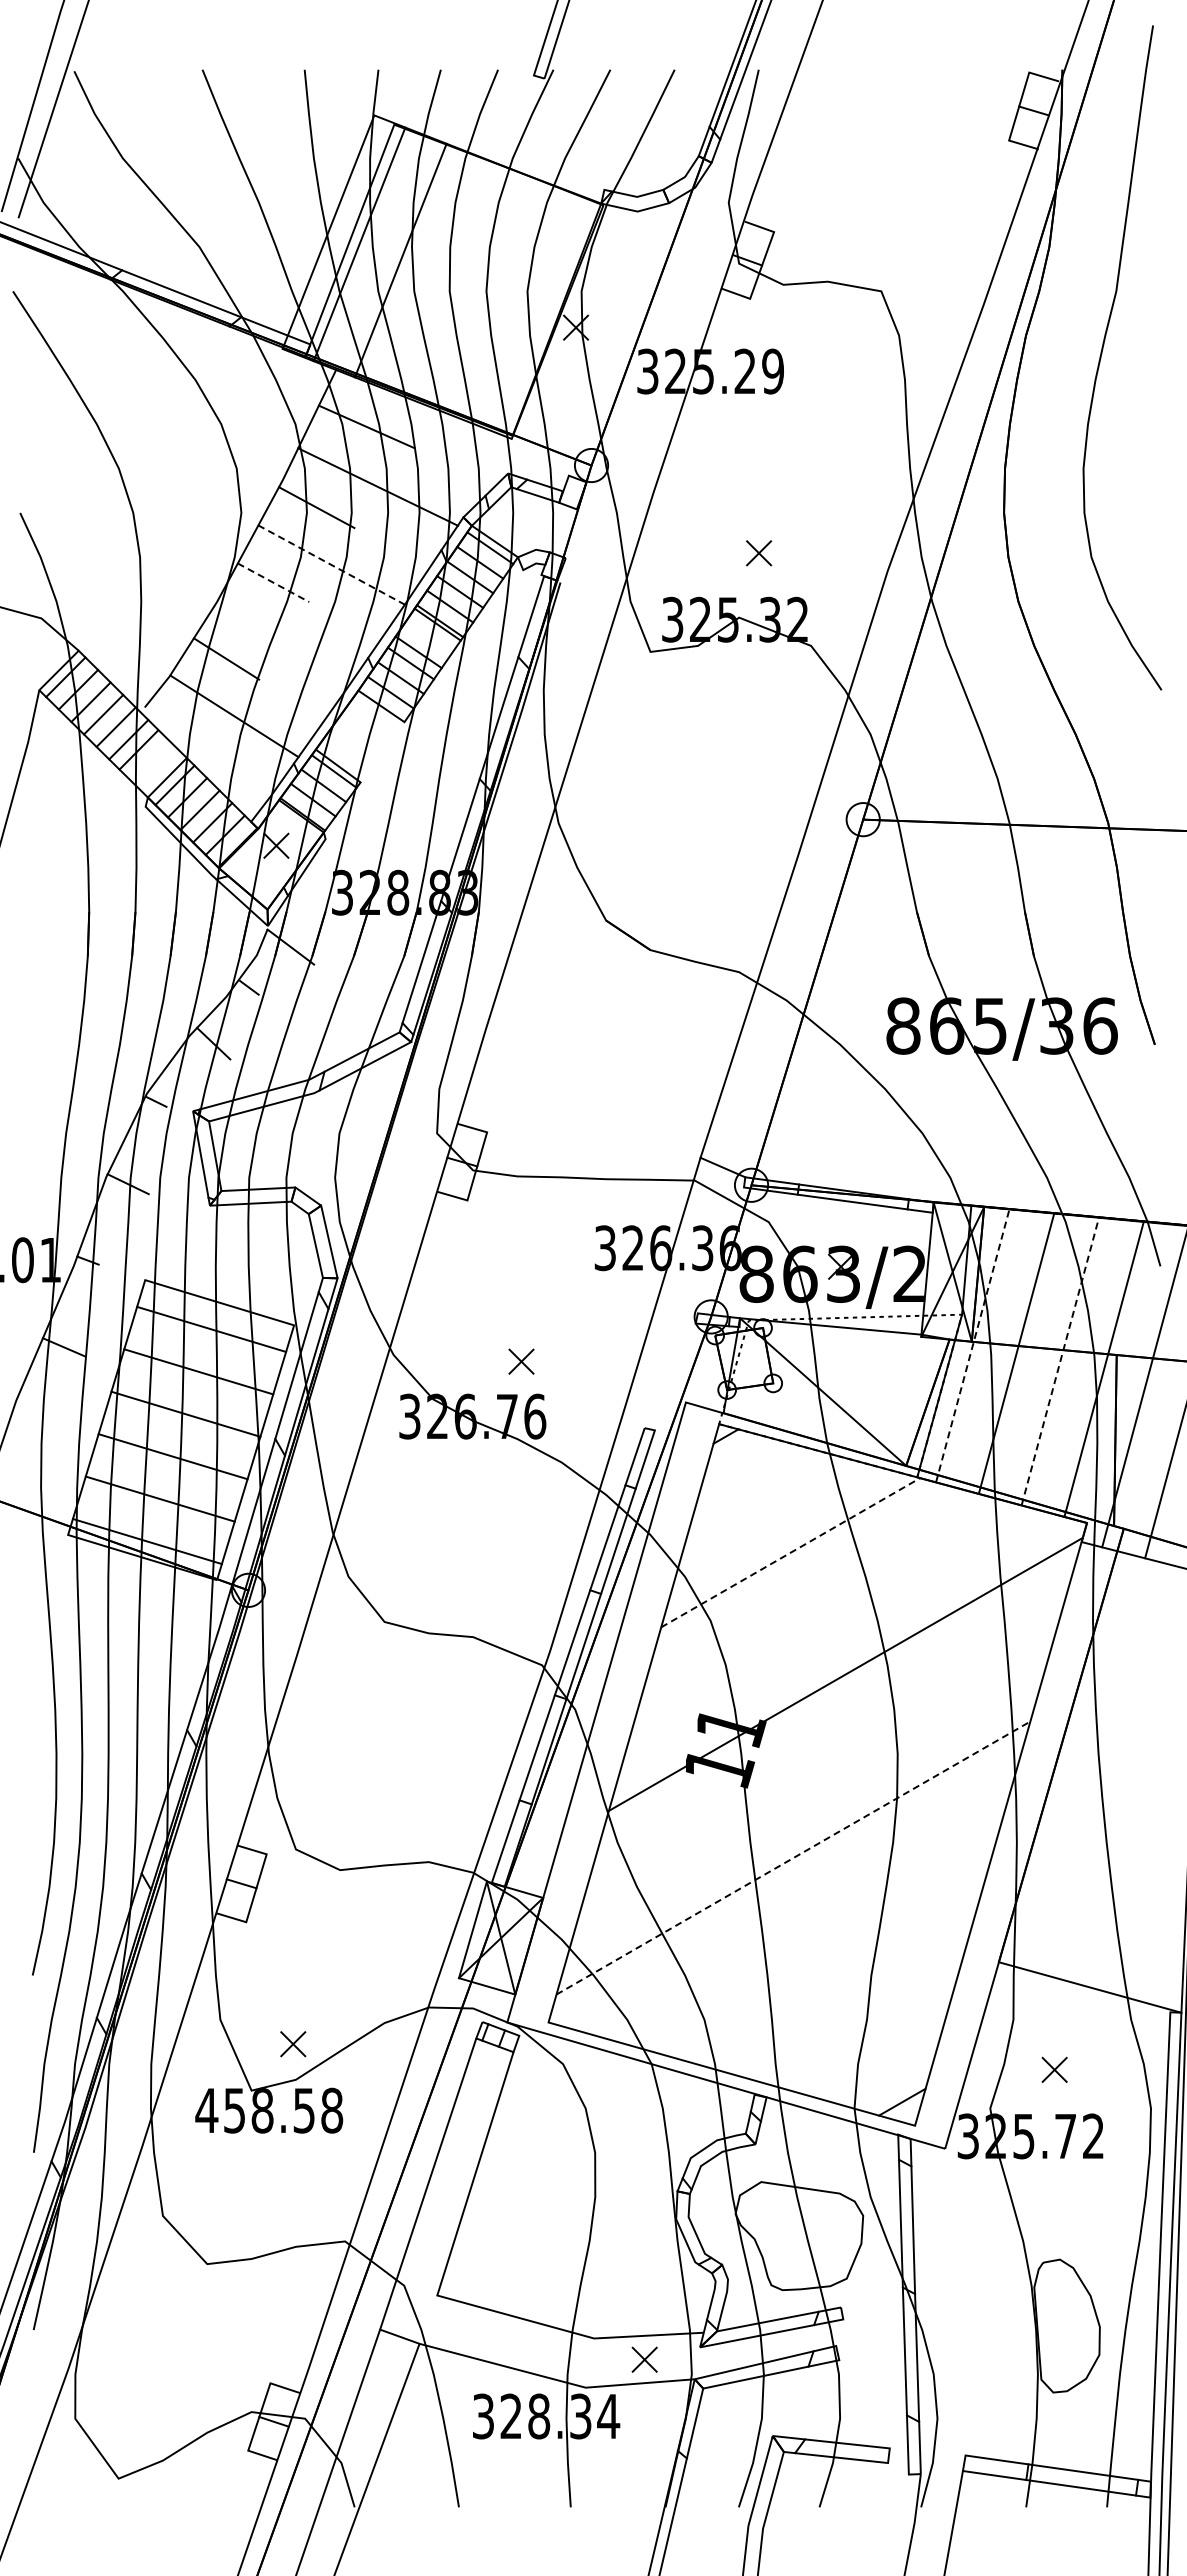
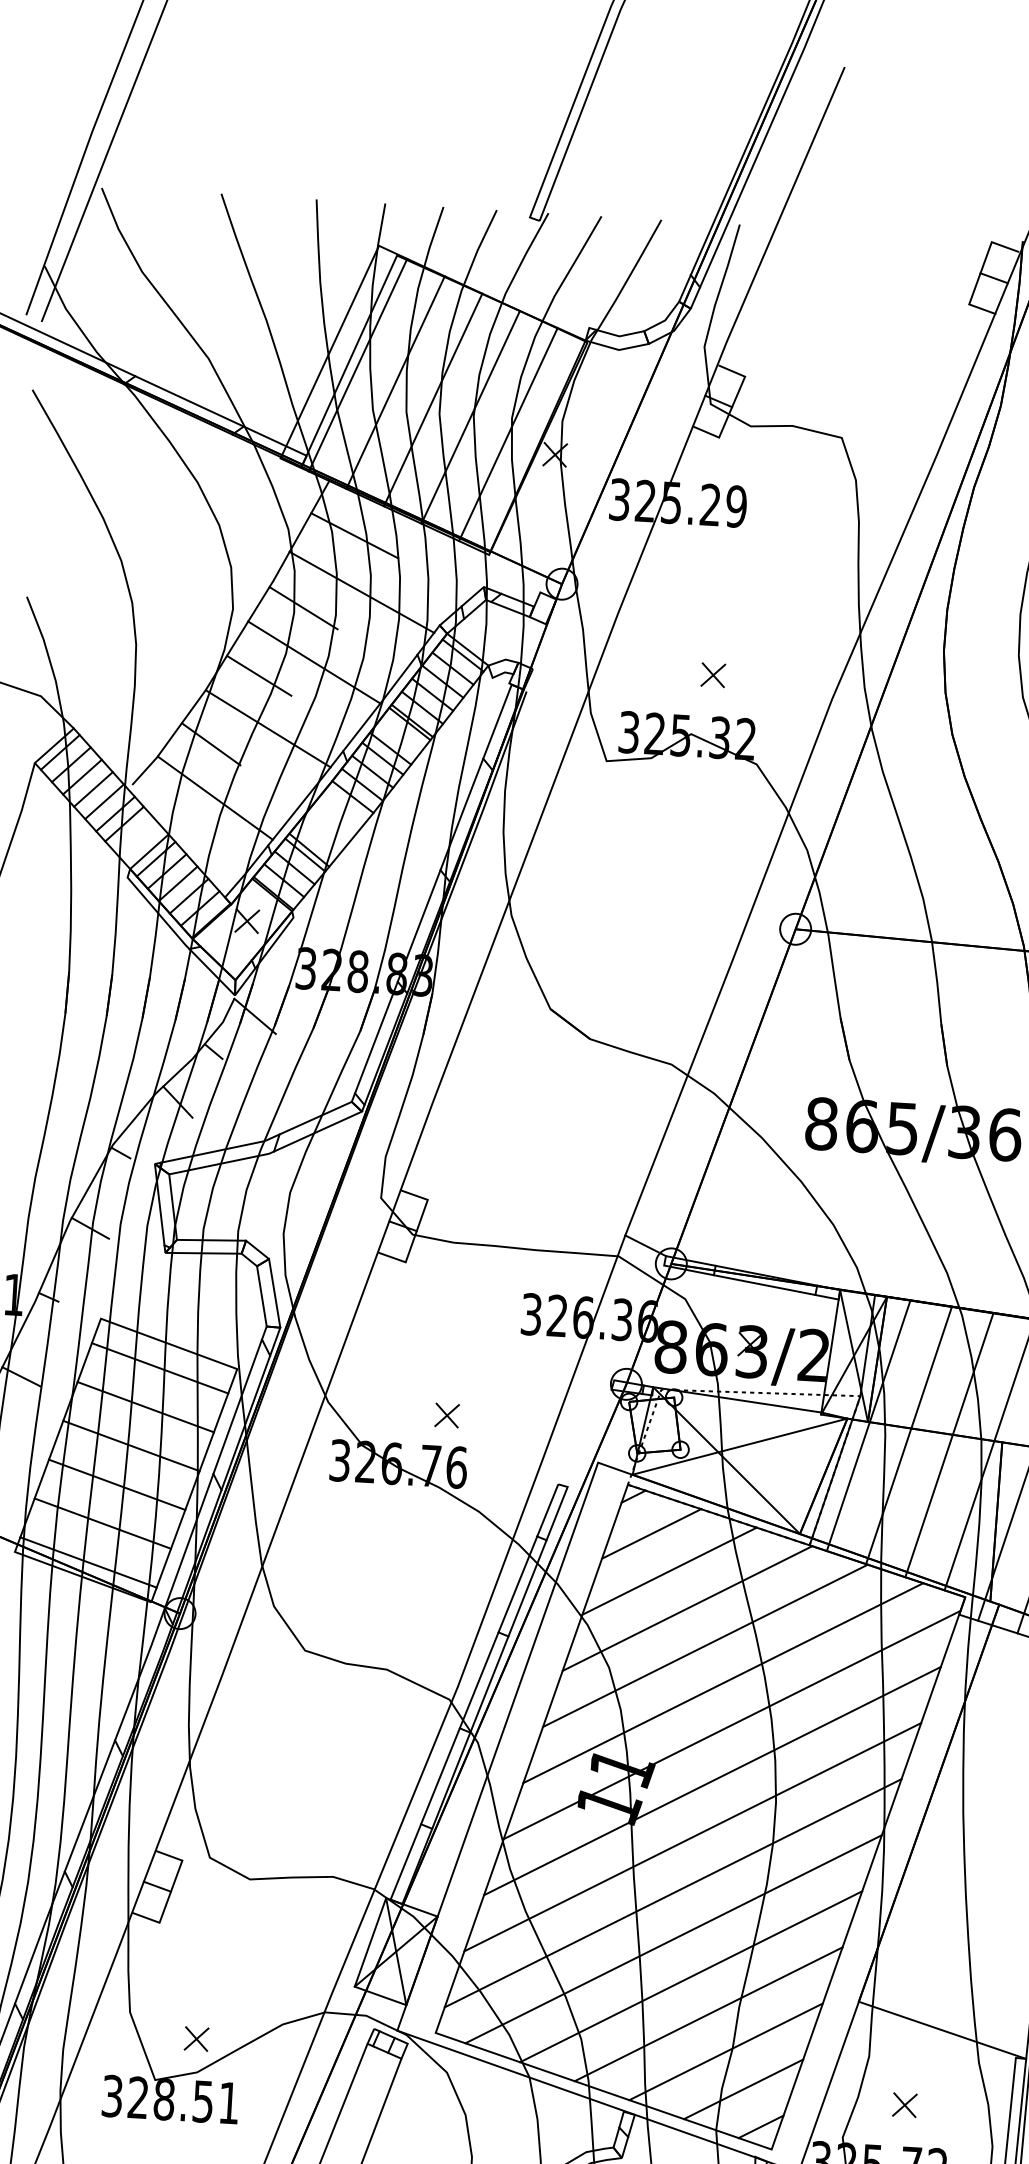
line: (441, 276) -> (432, 399), added
line: (483, 292) -> (470, 416), added
line: (524, 308) -> (508, 434), added
line: (332, 565) -> (315, 663), dashed -> solid
line: (273, 582) -> (259, 675), dashed -> solid
line: (286, 638) -> (268, 728), added
line: (382, 752) -> (351, 840), added
line: (972, 1345) -> (868, 1425), dashed -> solid
line: (1060, 1360) -> (949, 1444), dashed -> solid
line: (836, 1376) -> (739, 1446), added
line: (747, 1474) -> (651, 1533), added
line: (768, 1513) -> (668, 1570), added
line: (791, 1552) -> (688, 1608), dashed -> solid
line: (811, 1591) -> (704, 1645), added
line: (833, 1629) -> (723, 1682), added
line: (828, 1735) -> (712, 1780), added
line: (810, 1796) -> (692, 1836), added
line: (793, 1857) -> (673, 1892), dashed -> solid
line: (796, 1906) -> (673, 1938), added
line: (817, 1945) -> (690, 1976), added
line: (839, 1985) -> (708, 2014), added
line: (859, 2024) -> (725, 2052), added
line: (881, 2062) -> (743, 2088), added
text: (269, 2110) -> (170, 2099), 458.58 -> 328.51

